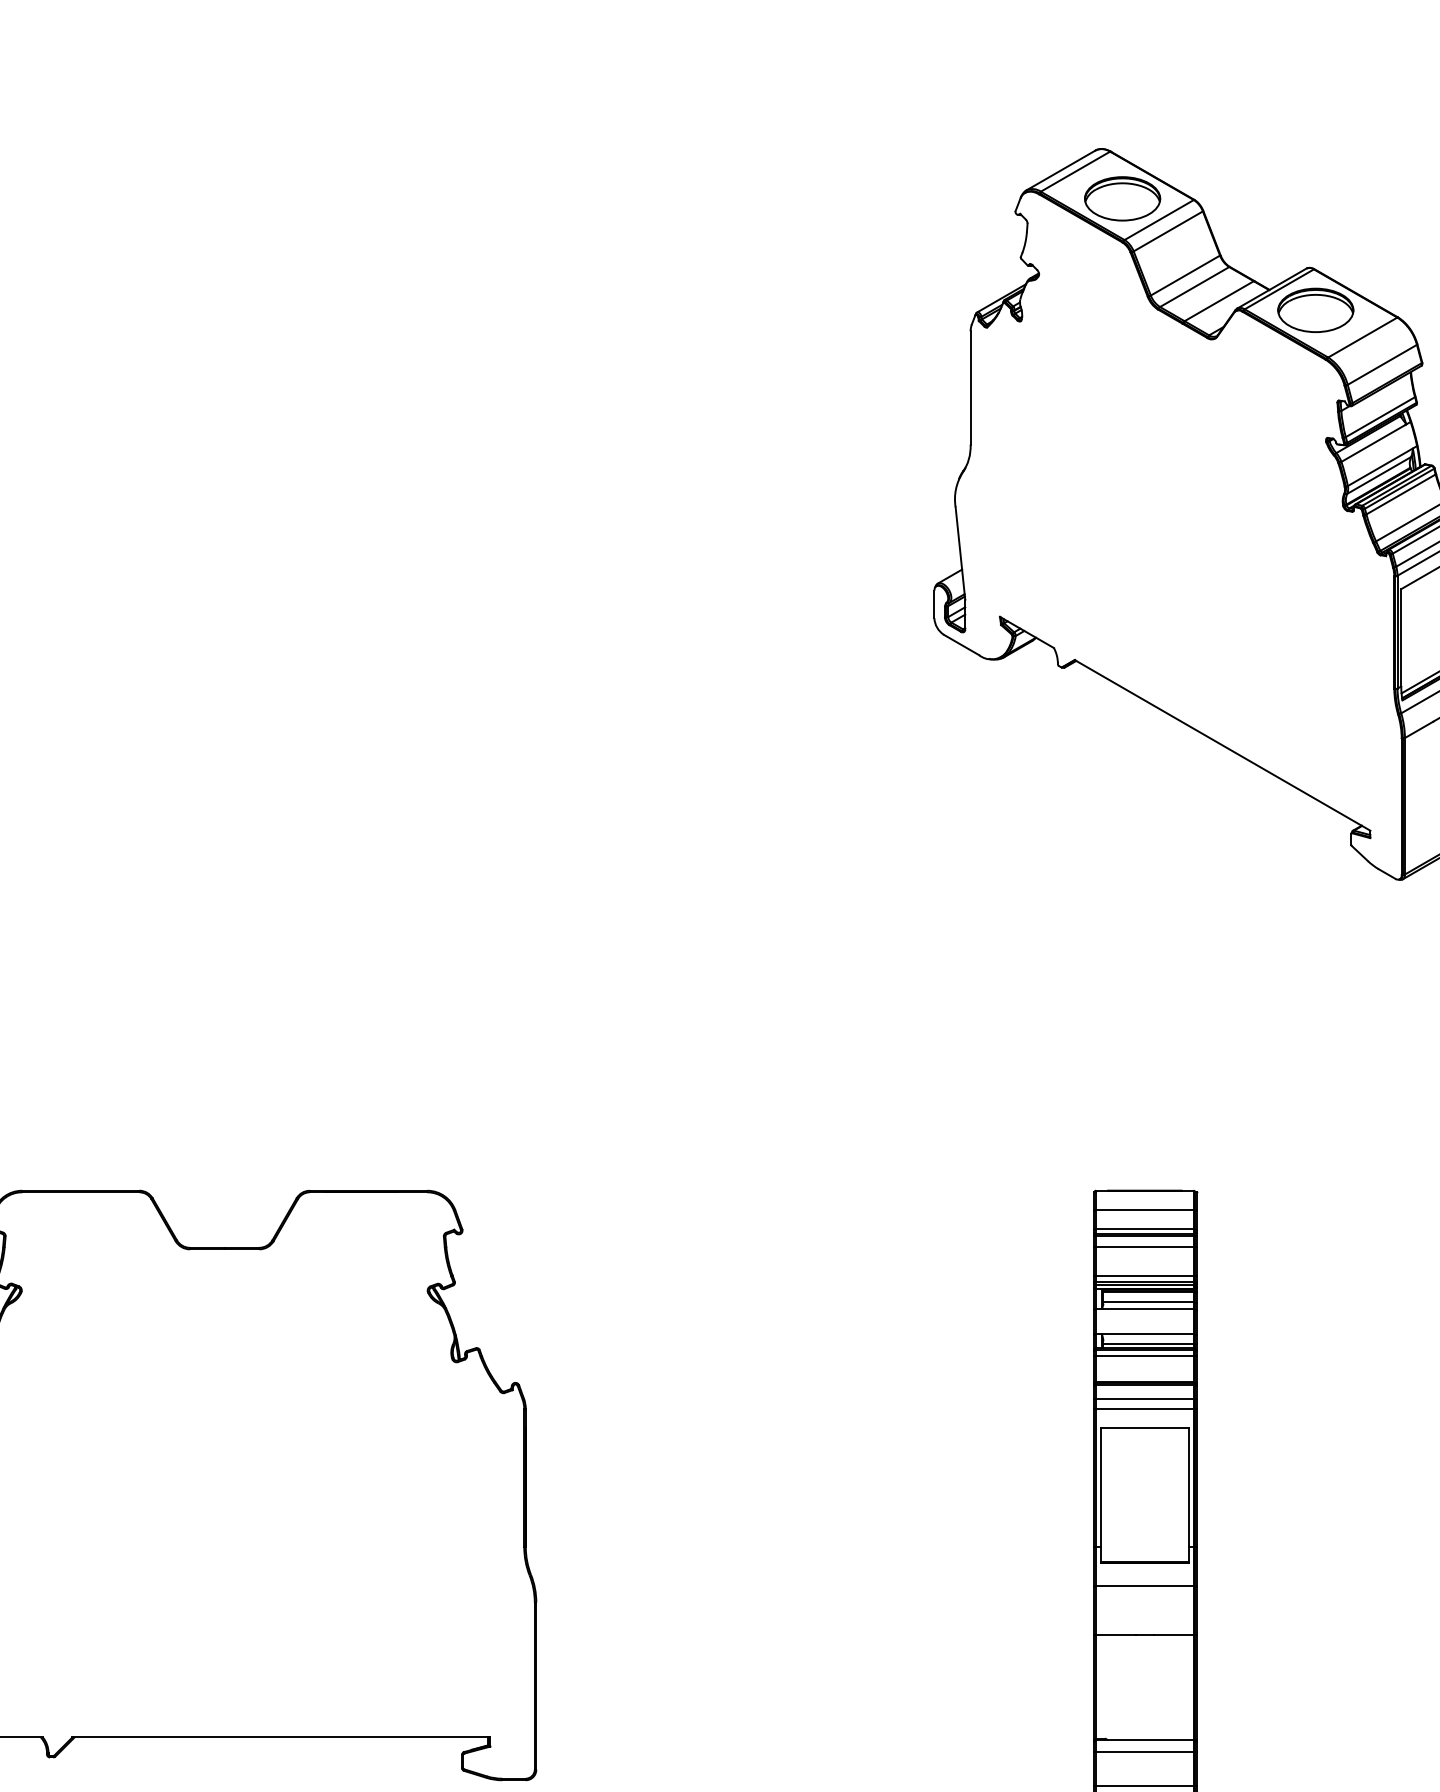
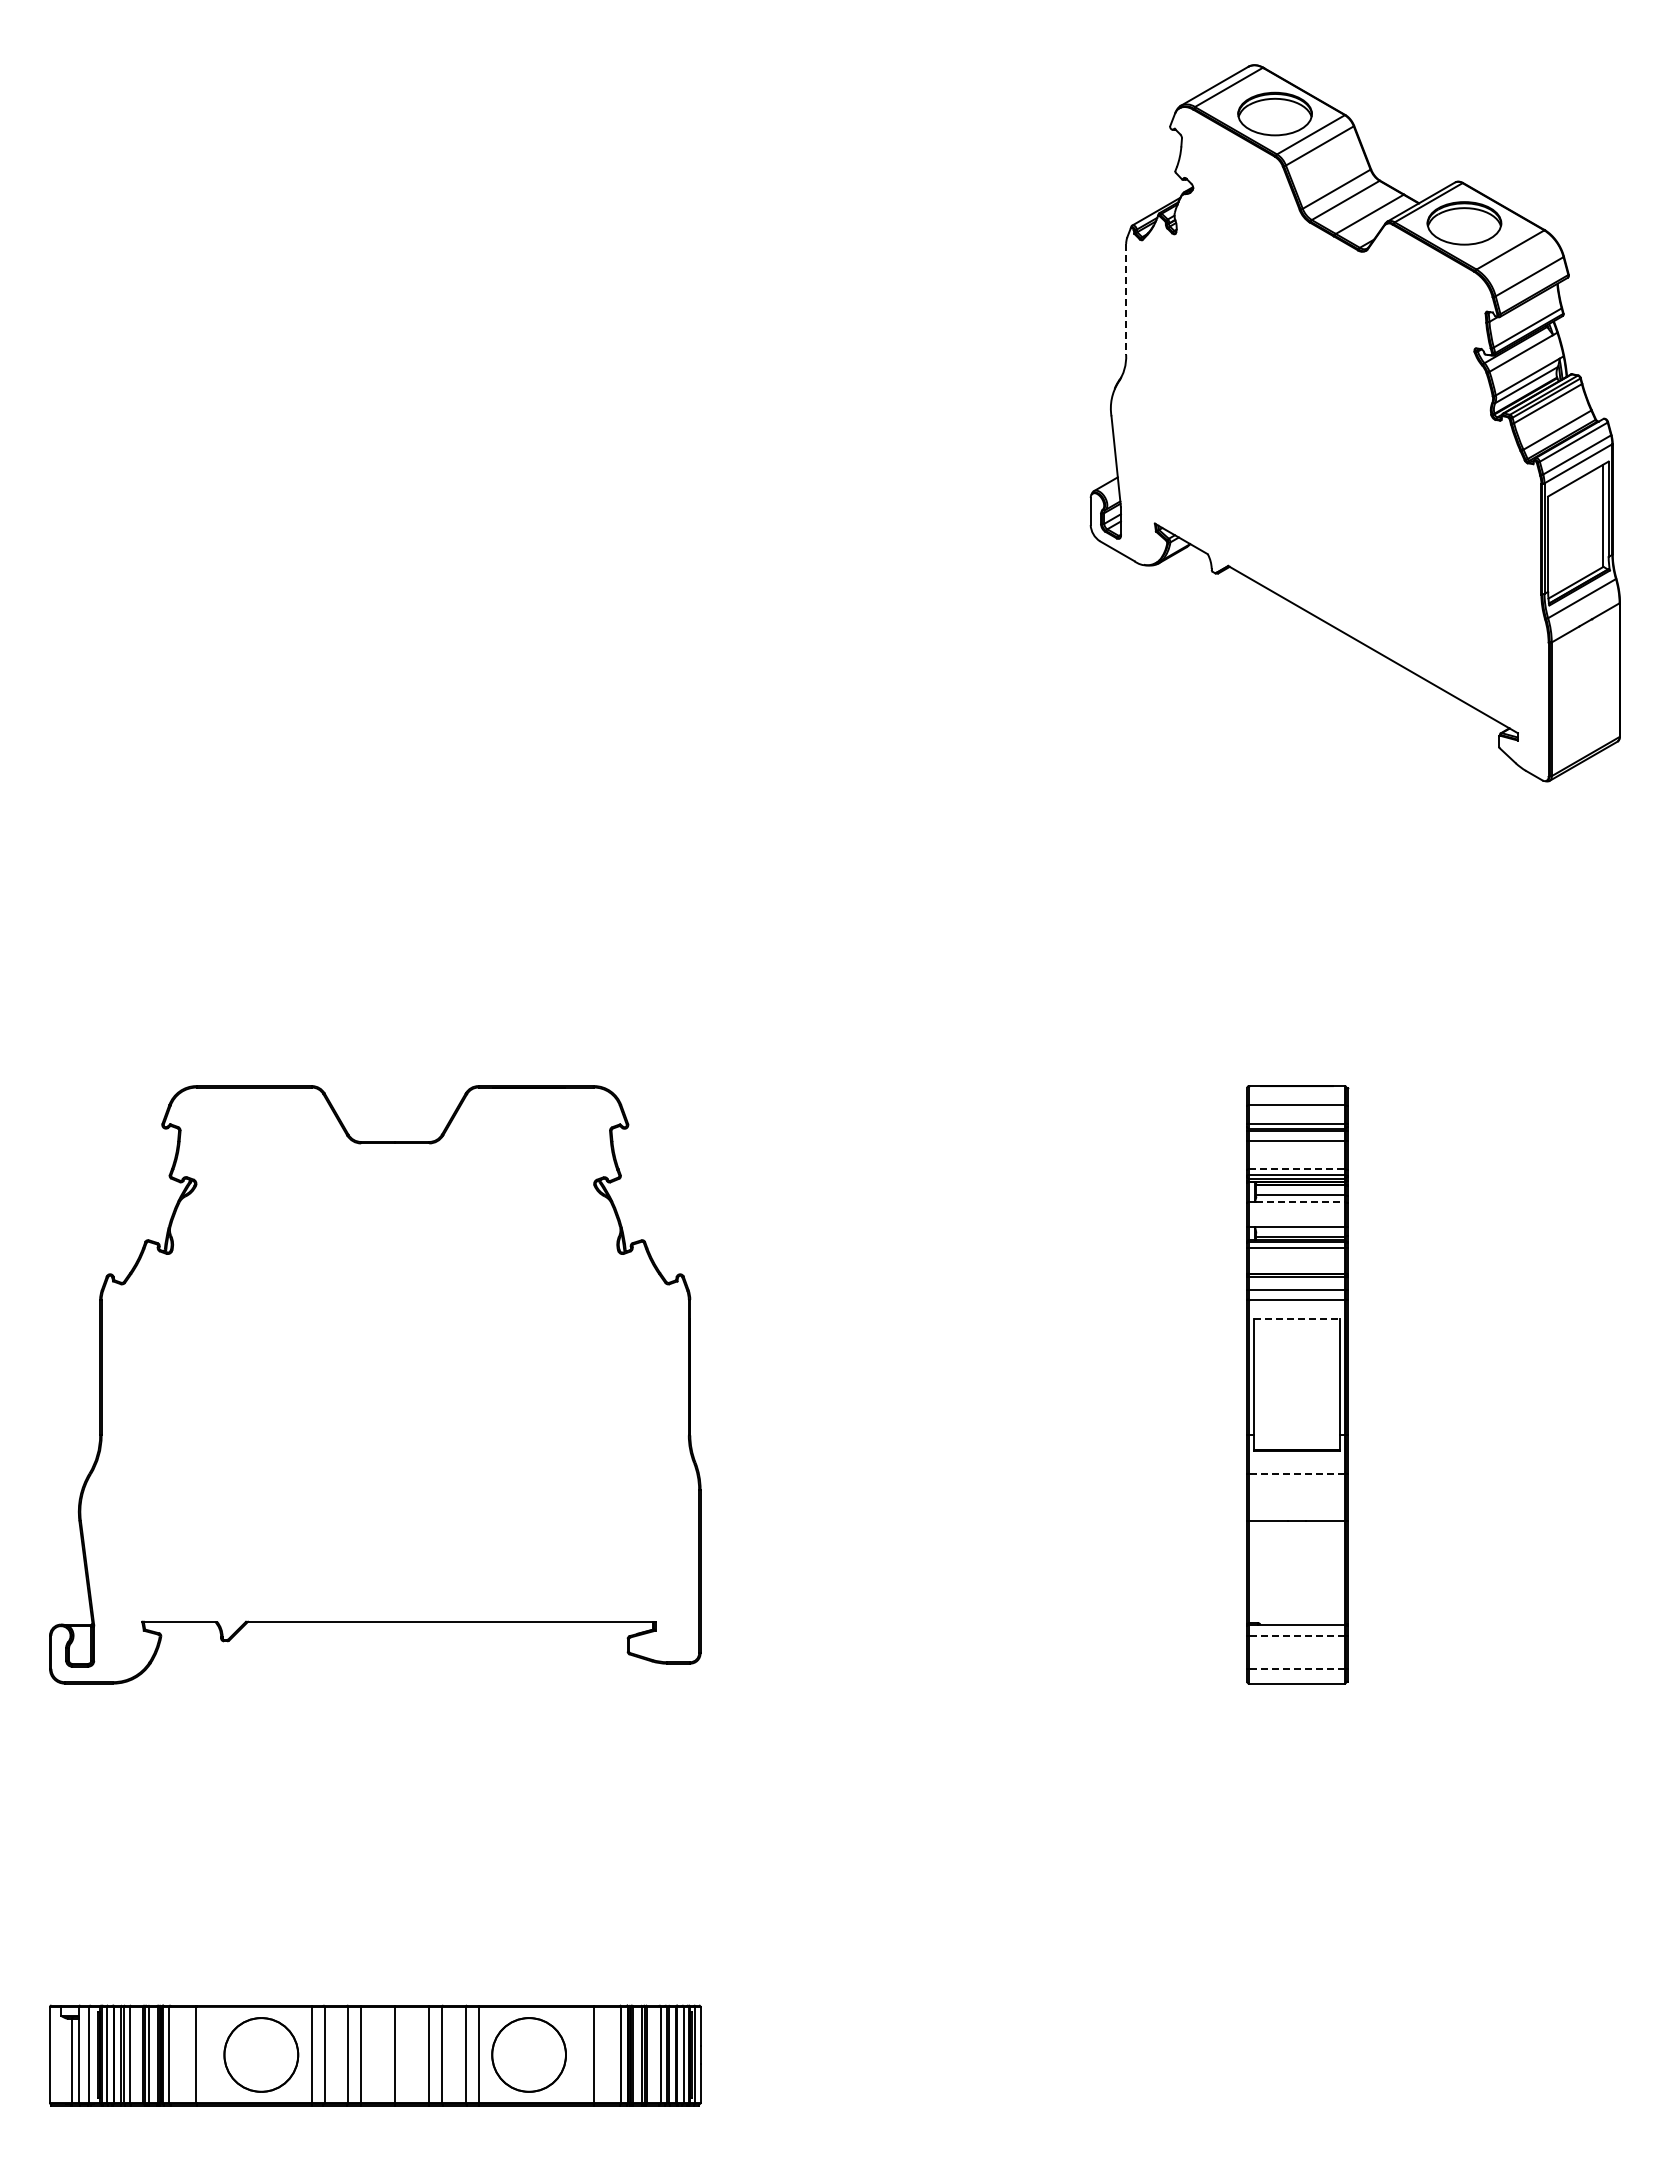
line: (970, 388) -> (1126, 299), solid -> dashed
line: (1144, 1275) -> (1296, 1169), solid -> dashed
line: (1149, 1309) -> (1301, 1202), solid -> dashed
line: (1144, 1427) -> (1296, 1318), solid -> dashed
line: (1144, 1586) -> (1296, 1473), solid -> dashed
line: (1144, 1751) -> (1296, 1635), solid -> dashed
line: (1144, 1785) -> (1296, 1668), solid -> dashed

